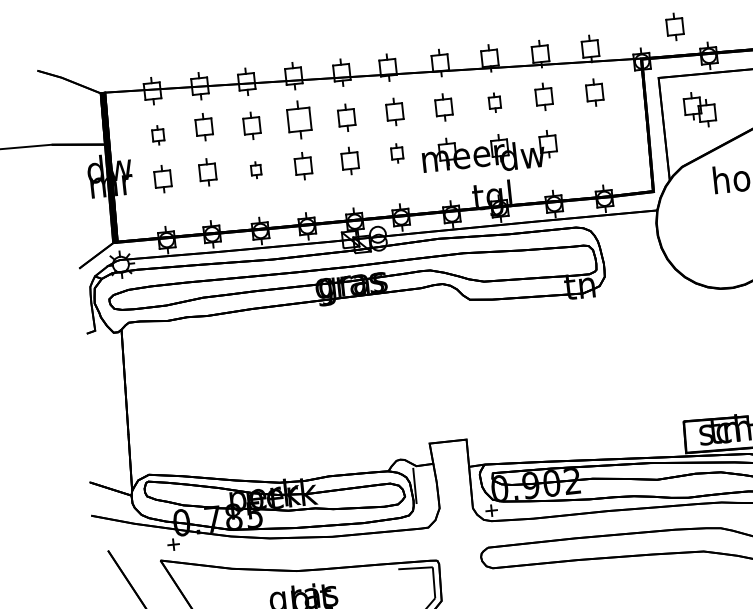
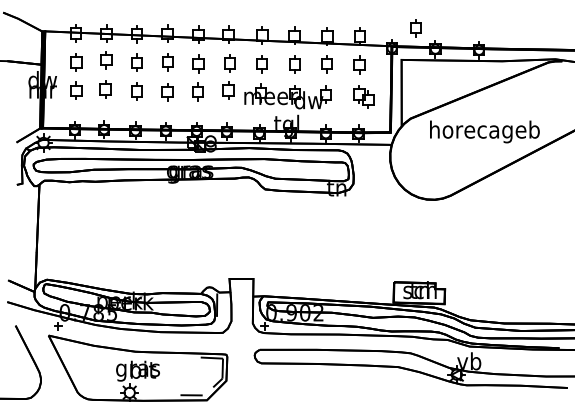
part: (494, 102) -> (294, 64), size x1.43
part: (699, 108) -> (363, 96), moved
part: (298, 120) -> (167, 62), size x0.71
part: (158, 135) -> (76, 62), size x1.43
part: (397, 153) -> (228, 90), size x1.43
part: (255, 170) -> (136, 91), size x1.67

